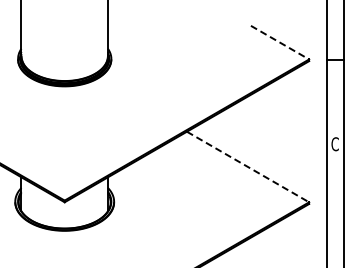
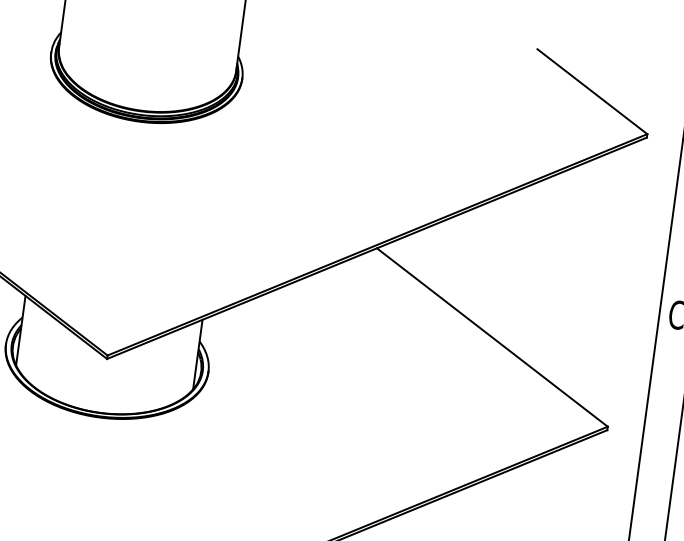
line: (280, 42) -> (593, 91), dashed -> solid
line: (248, 167) -> (493, 338), dashed -> solid

